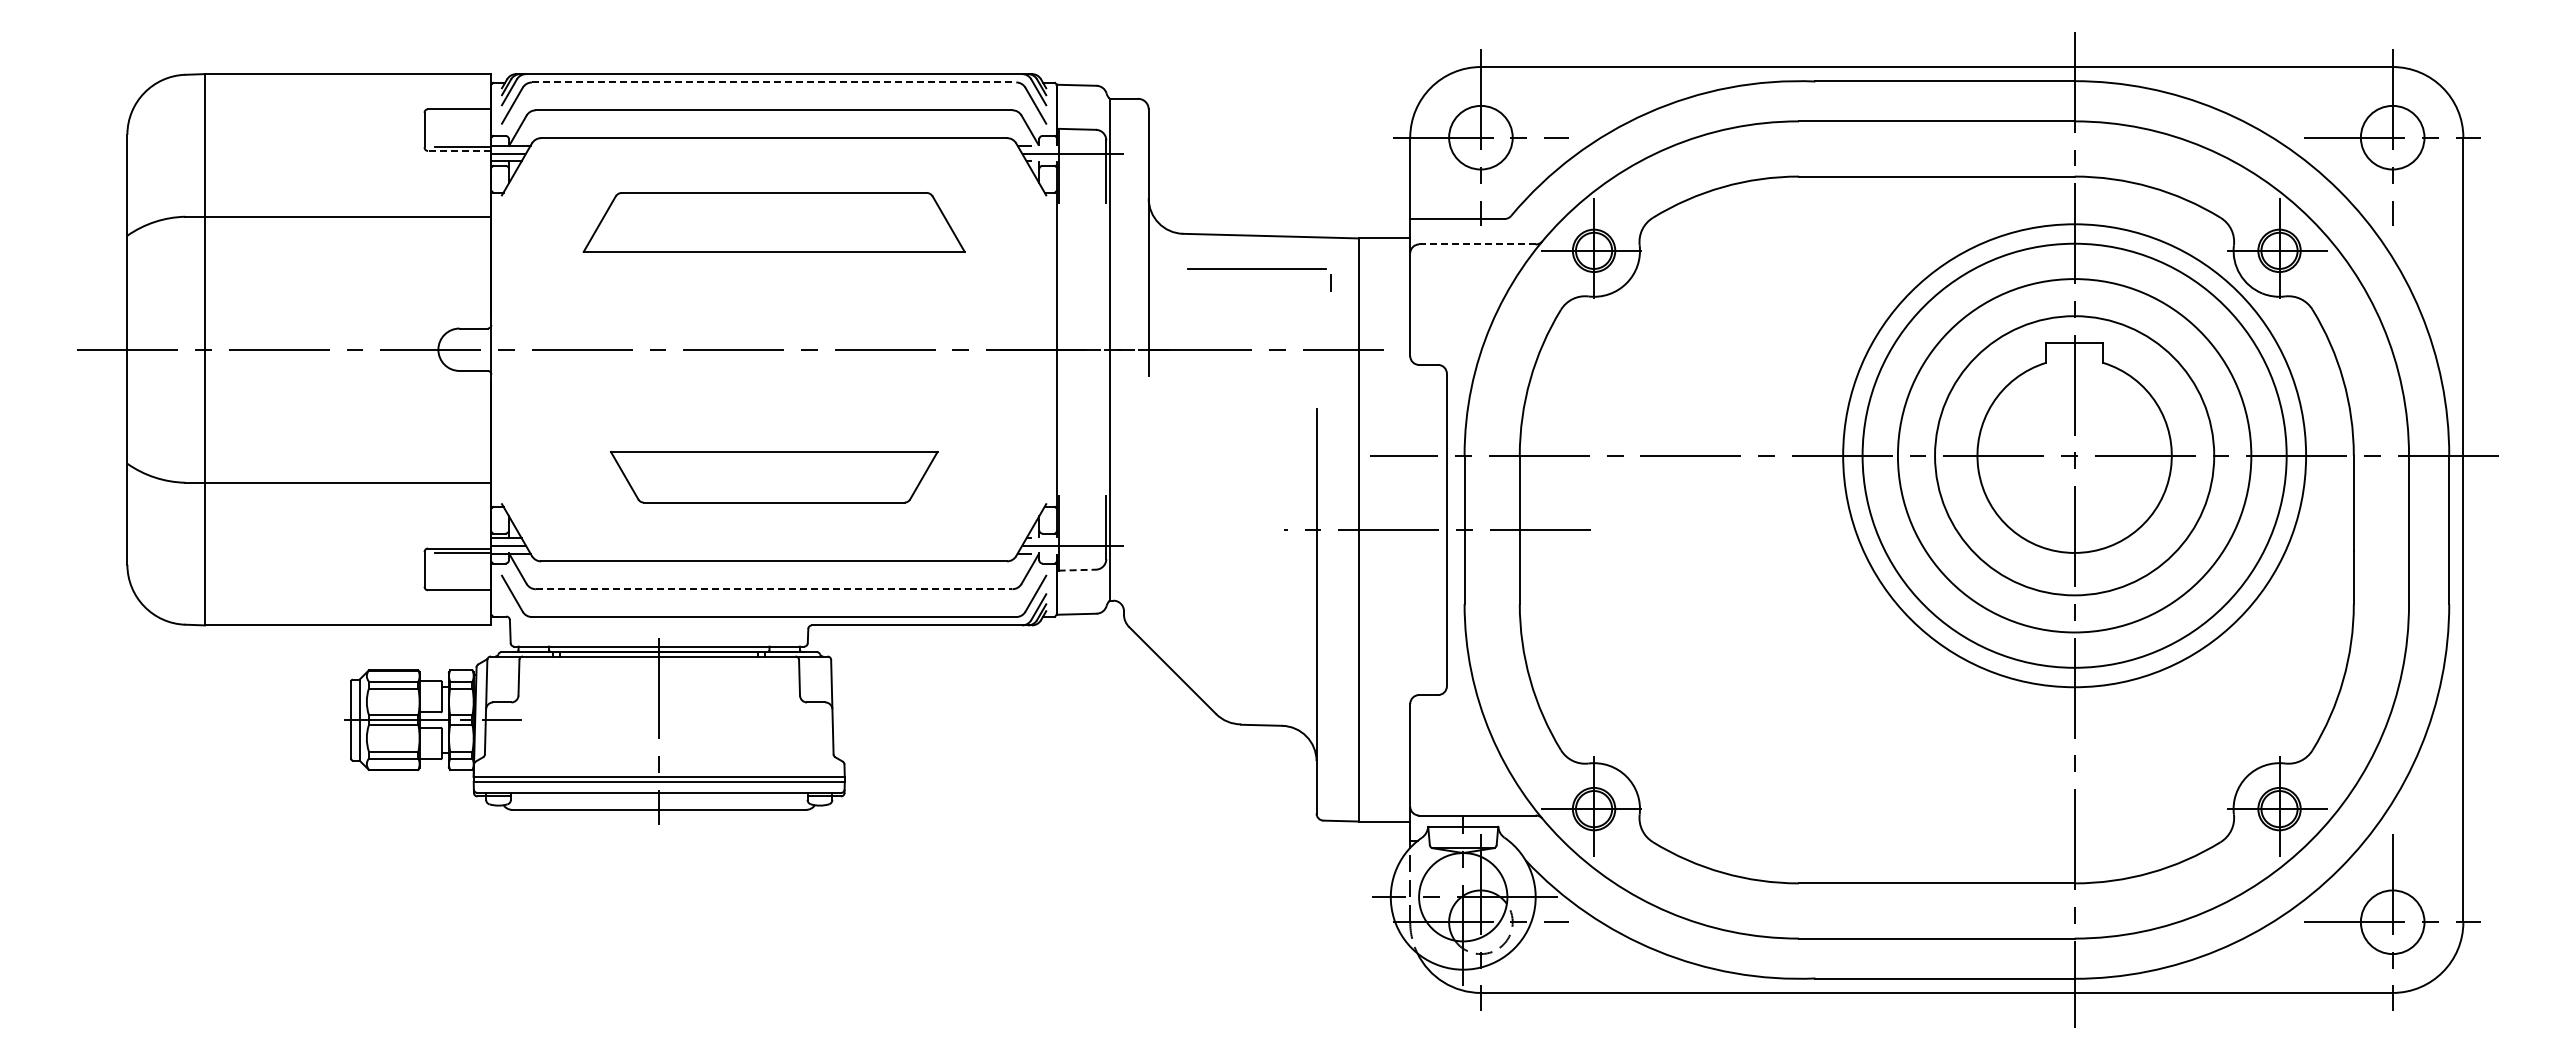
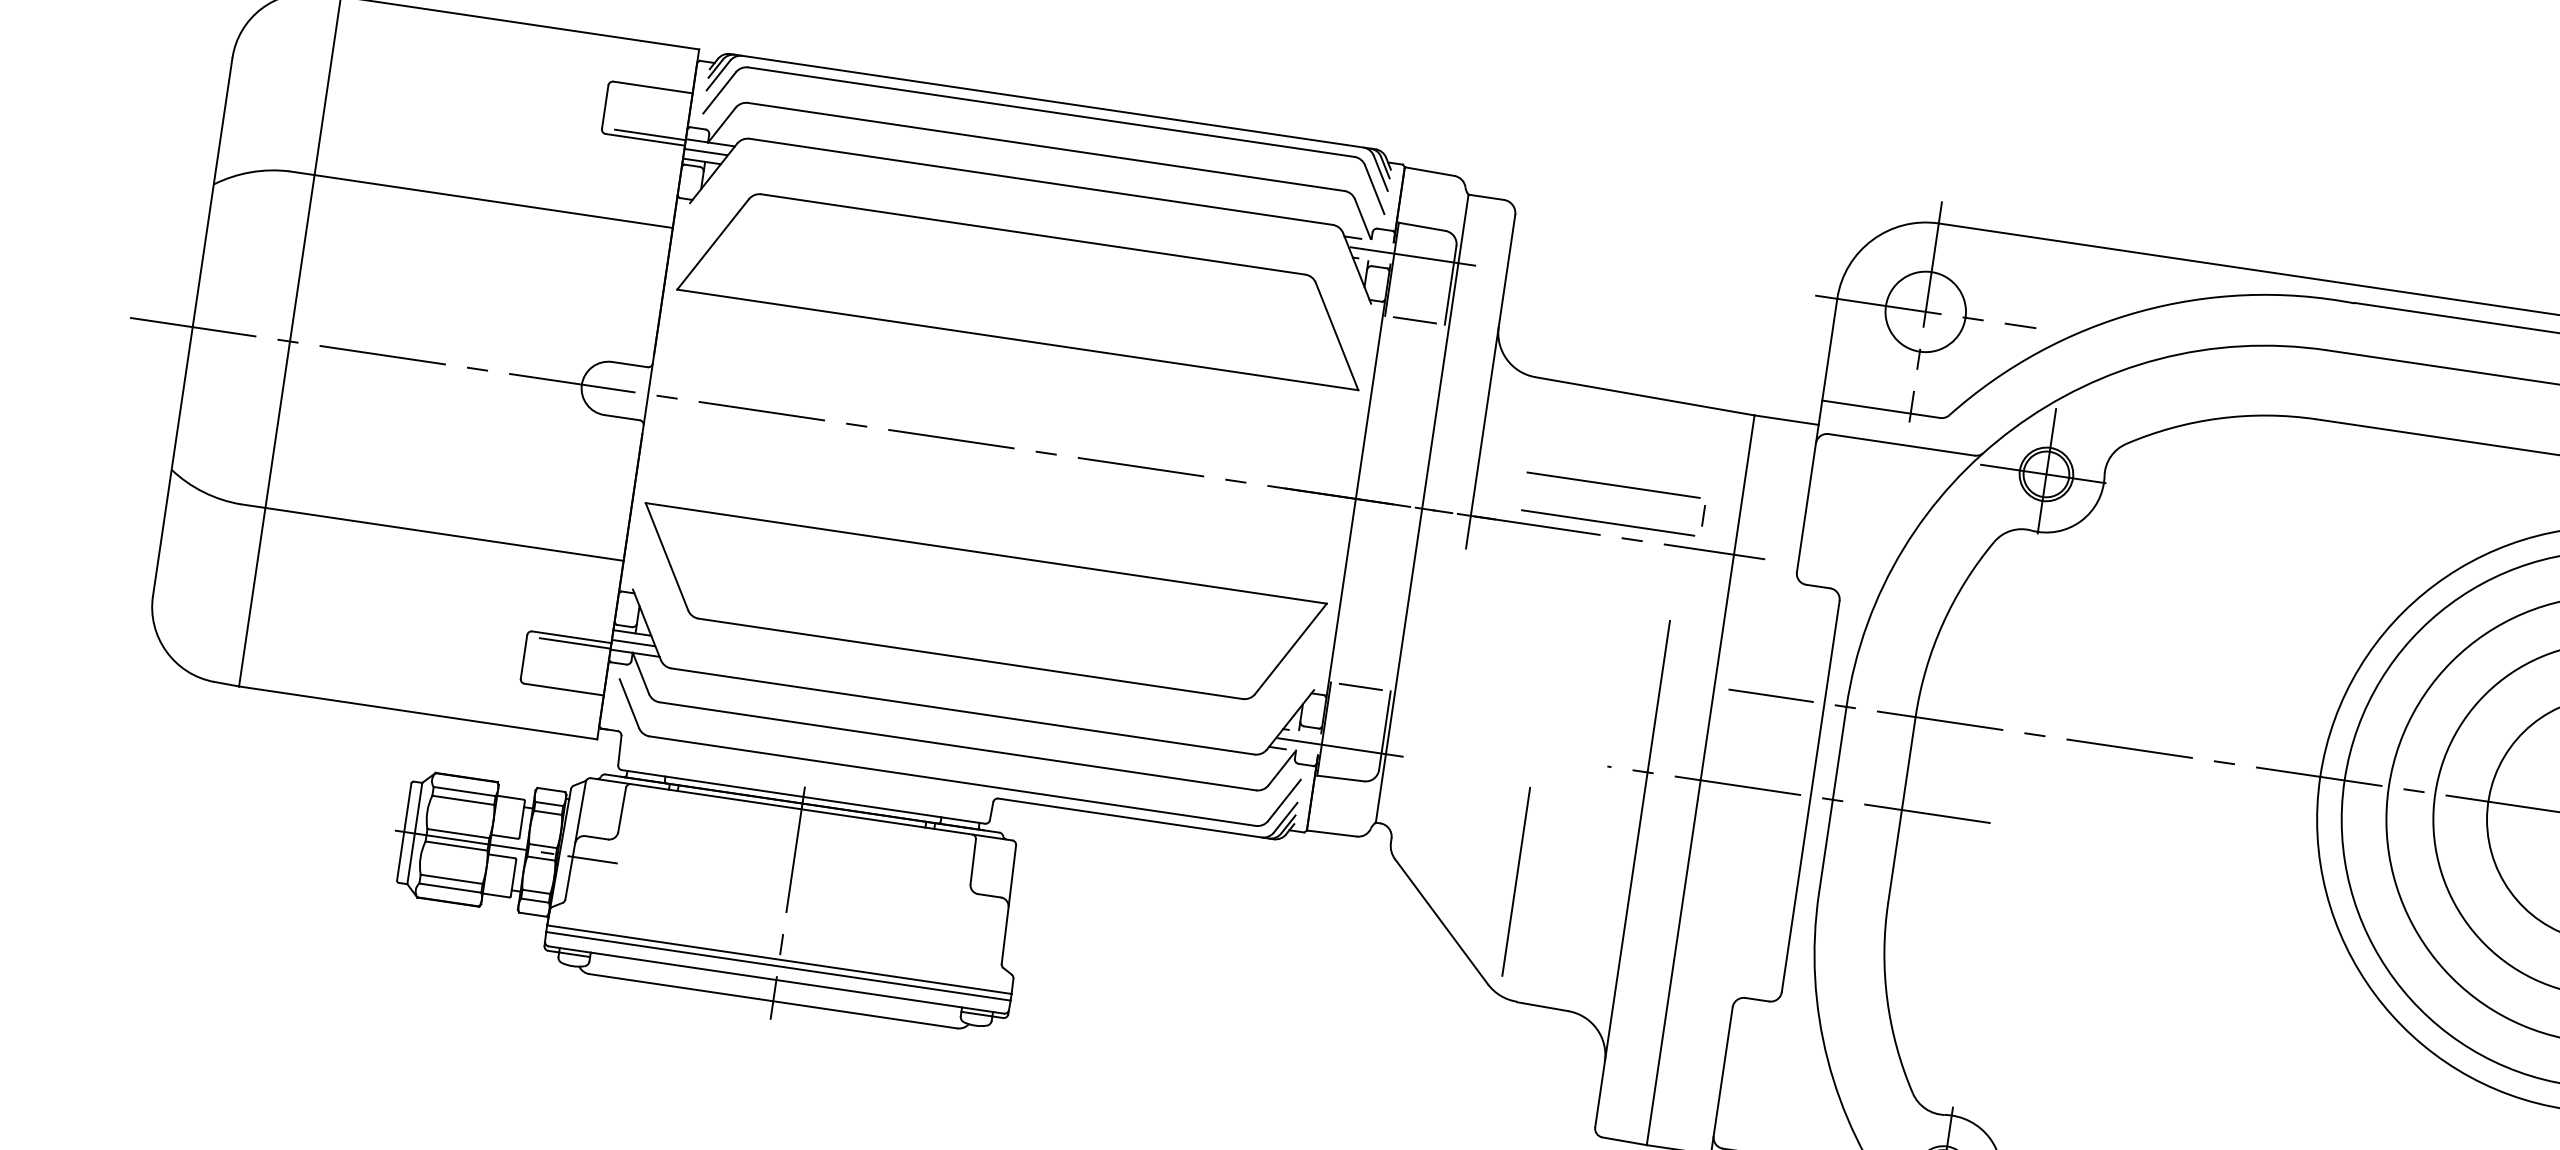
line: (774, 82) -> (1051, 112), dashed -> solid
line: (459, 151) -> (644, 140), dashed -> solid
line: (1082, 203) -> (1415, 320), added
part: (774, 222) -> (1026, 287), size x1.43
line: (1477, 244) -> (1901, 444), dashed -> solid
part: (1259, 269) -> (1616, 485), moved
line: (1256, 339) -> (1607, 522), added
part: (774, 477) -> (978, 606), size x1.67
line: (1082, 496) -> (1360, 687), added
line: (1077, 570) -> (1340, 778), dashed -> solid
line: (774, 589) -> (958, 746), dashed -> solid
line: (1225, 630) -> (1515, 881), added

